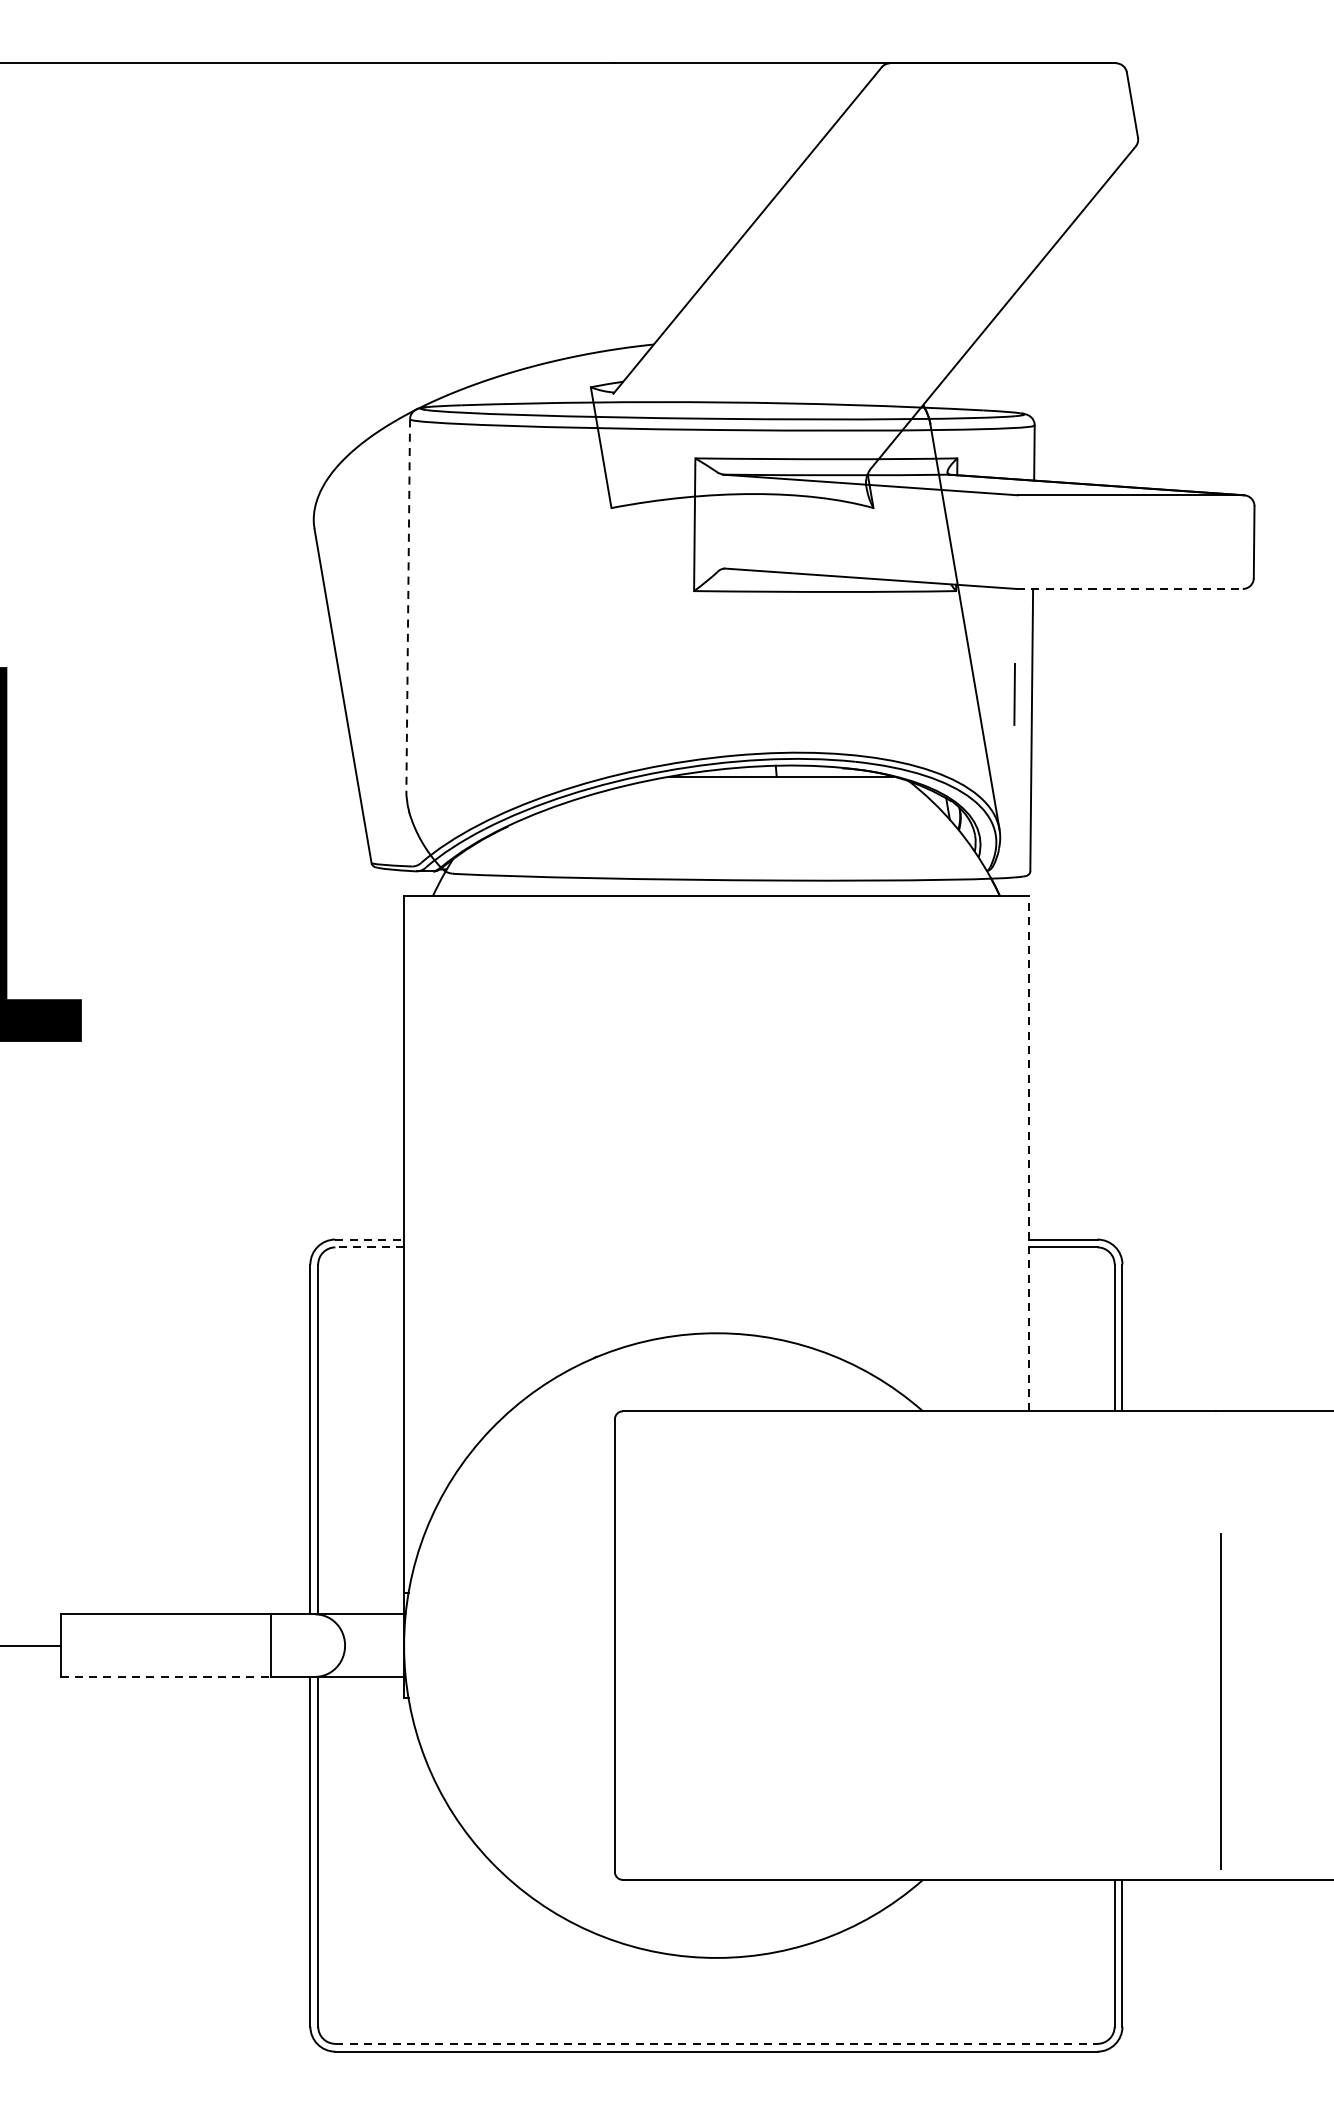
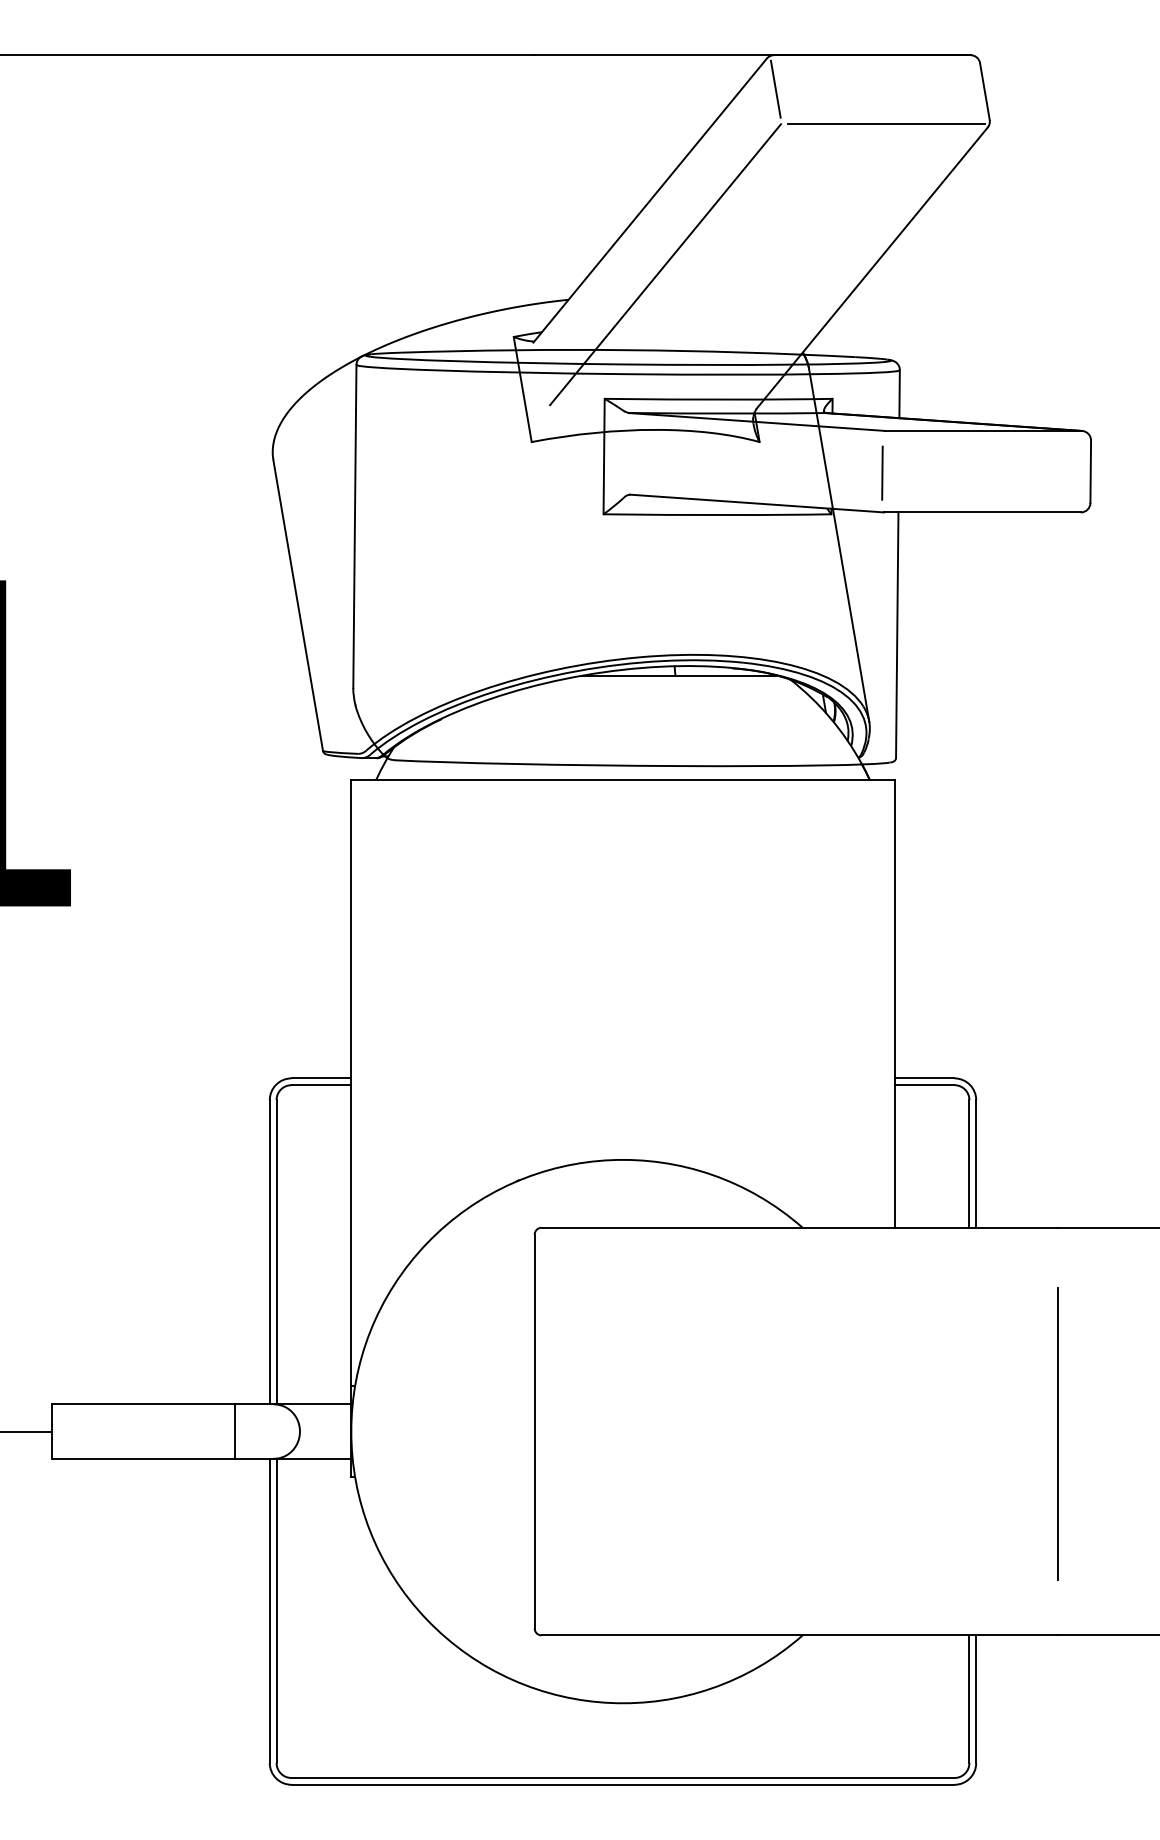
line: (891, 101) -> (775, 88), added
line: (1019, 141) -> (886, 123), added
line: (765, 303) -> (665, 264), added
line: (1130, 589) -> (983, 512), dashed -> solid
line: (407, 605) -> (354, 526), dashed -> solid
line: (1014, 693) -> (882, 472), moved
line: (1028, 1153) -> (894, 1003), dashed -> solid
line: (369, 1239) -> (321, 1078), dashed -> solid
line: (369, 1247) -> (321, 1085), dashed -> solid
line: (166, 1676) -> (144, 1458), dashed -> solid
line: (1220, 1700) -> (1057, 1433), moved
line: (717, 2044) -> (623, 1778), dashed -> solid

